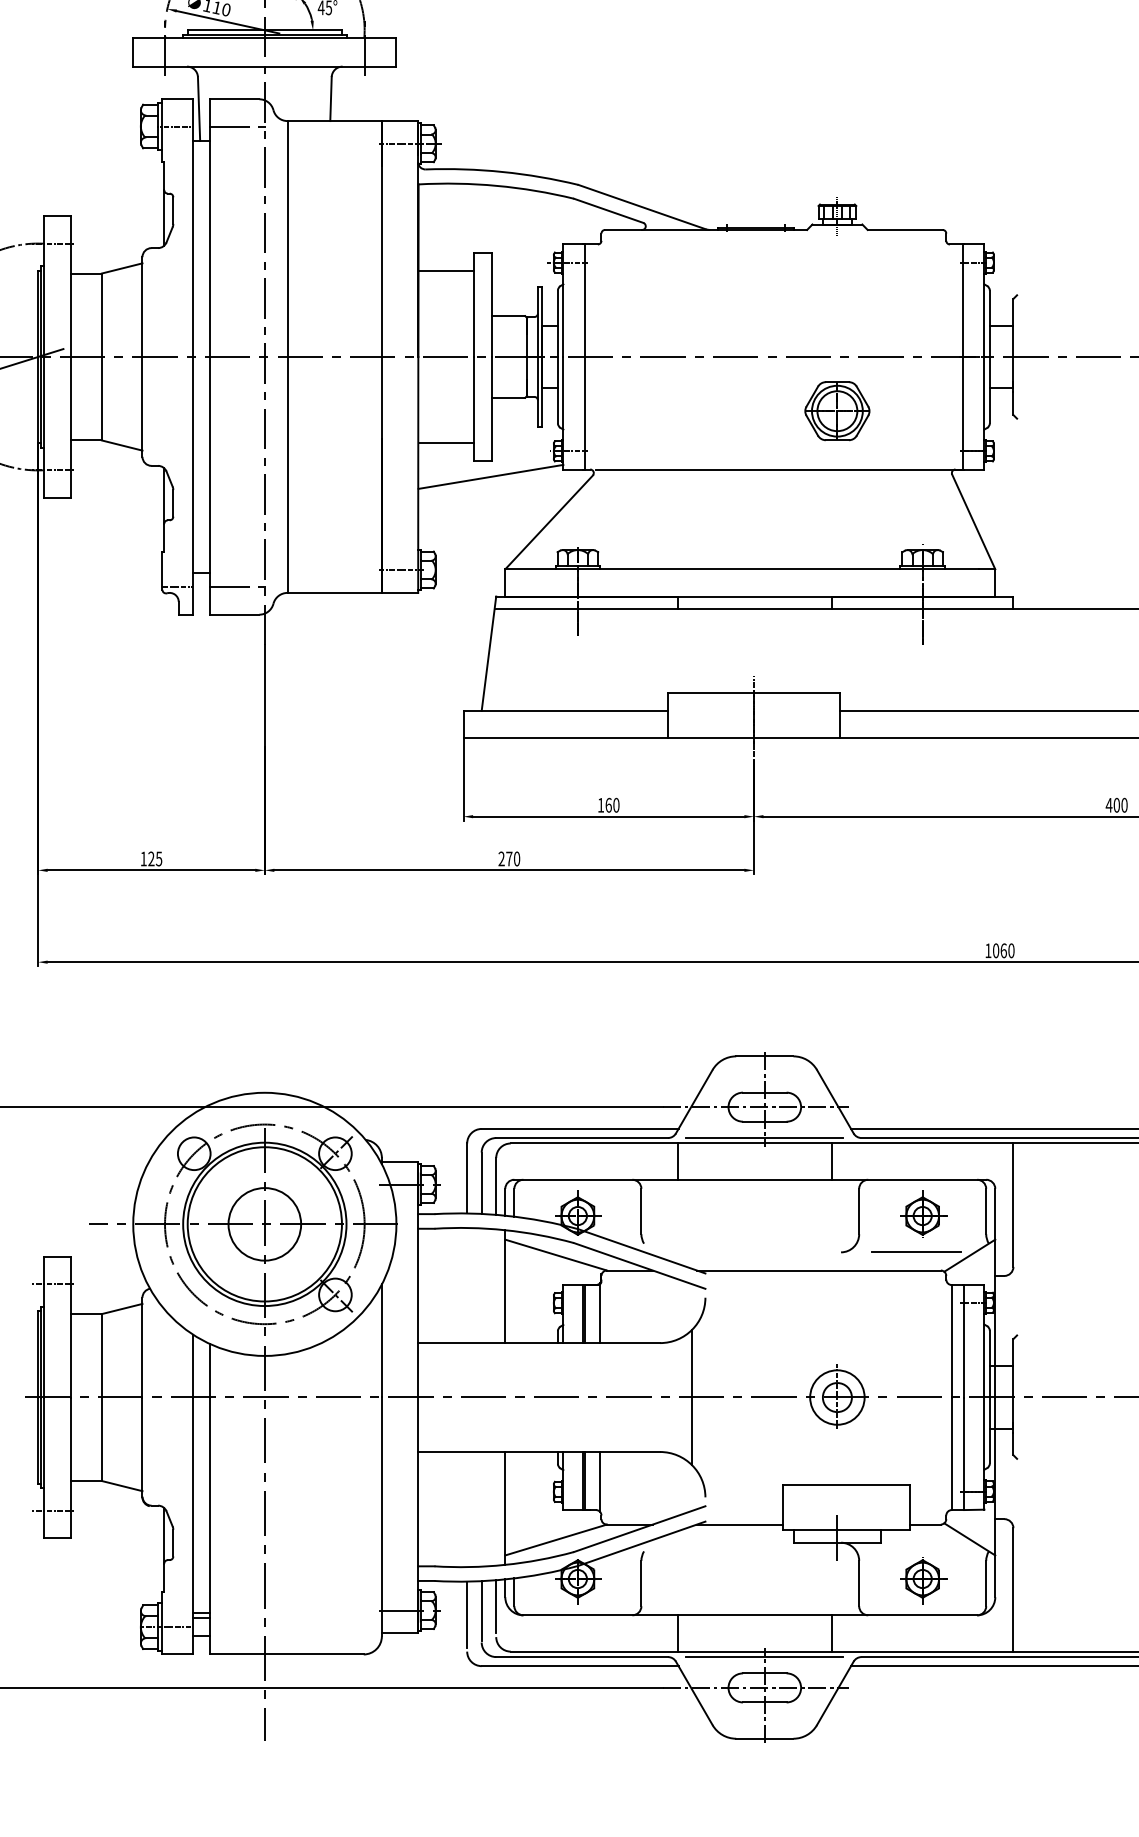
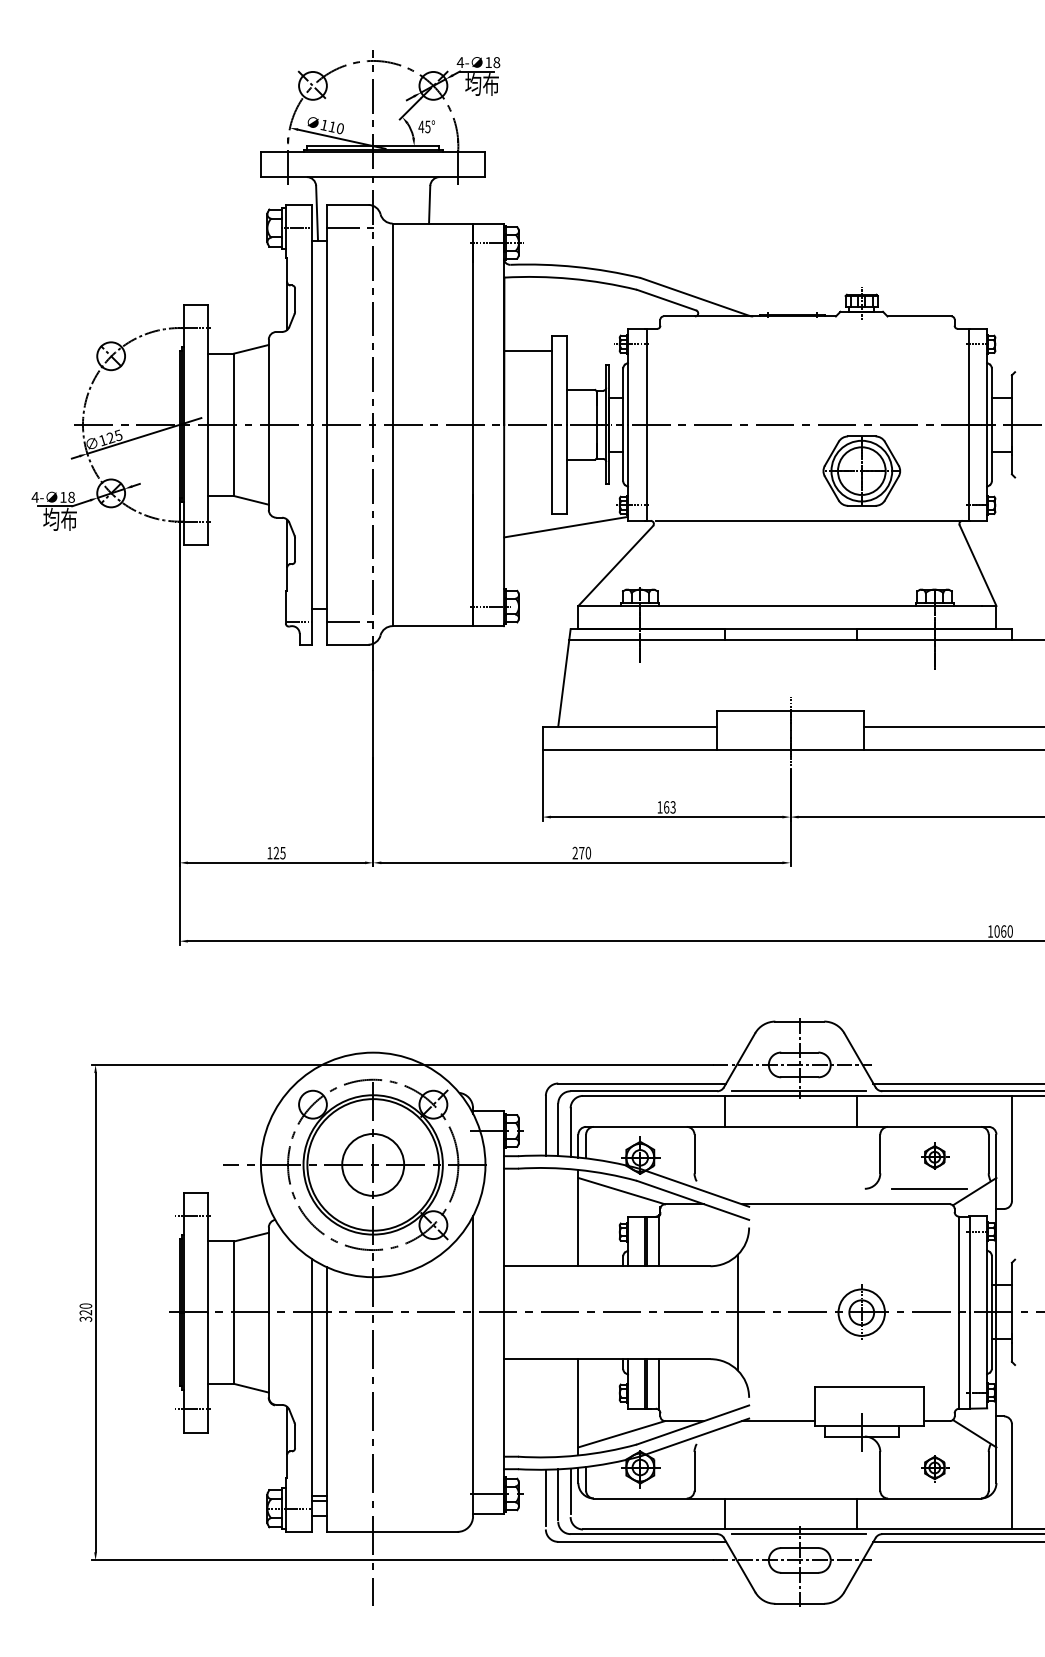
part: (837, 410) -> (861, 470), size x1.4
line: (445, 443) -> (527, 498), removed
text: (615, 805) -> (672, 807), 160 -> 163
part: (923, 1213) -> (935, 1155), size x0.7
part: (923, 1580) -> (935, 1468), size x0.7

